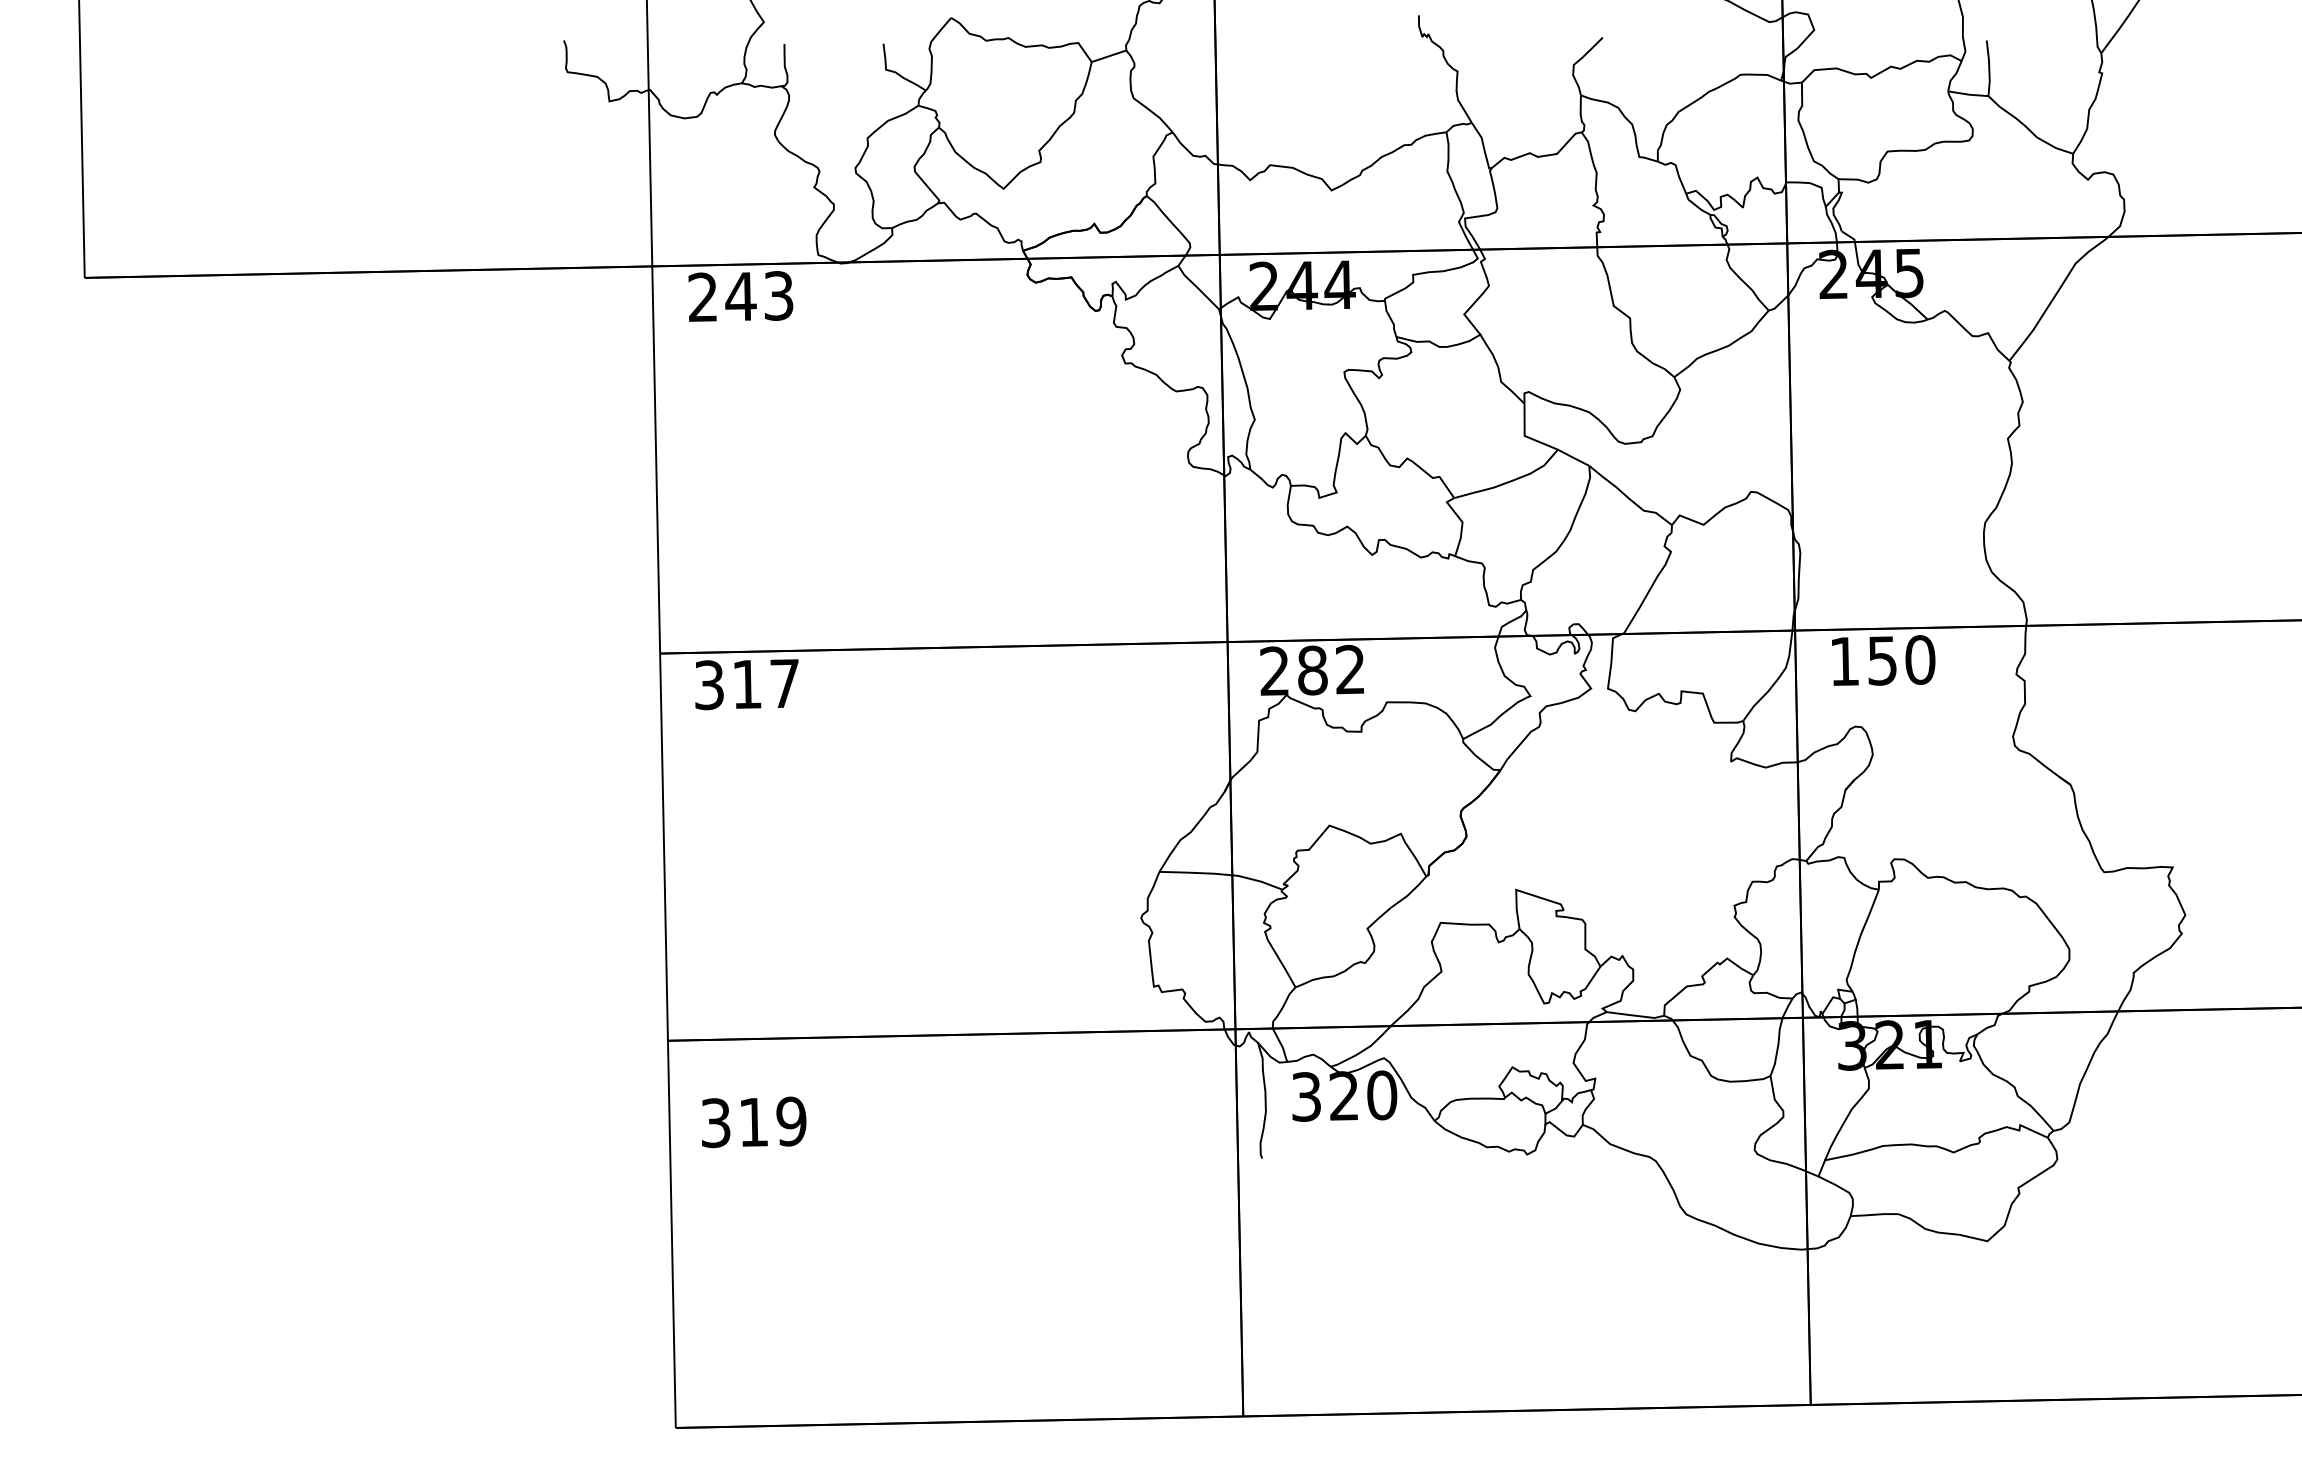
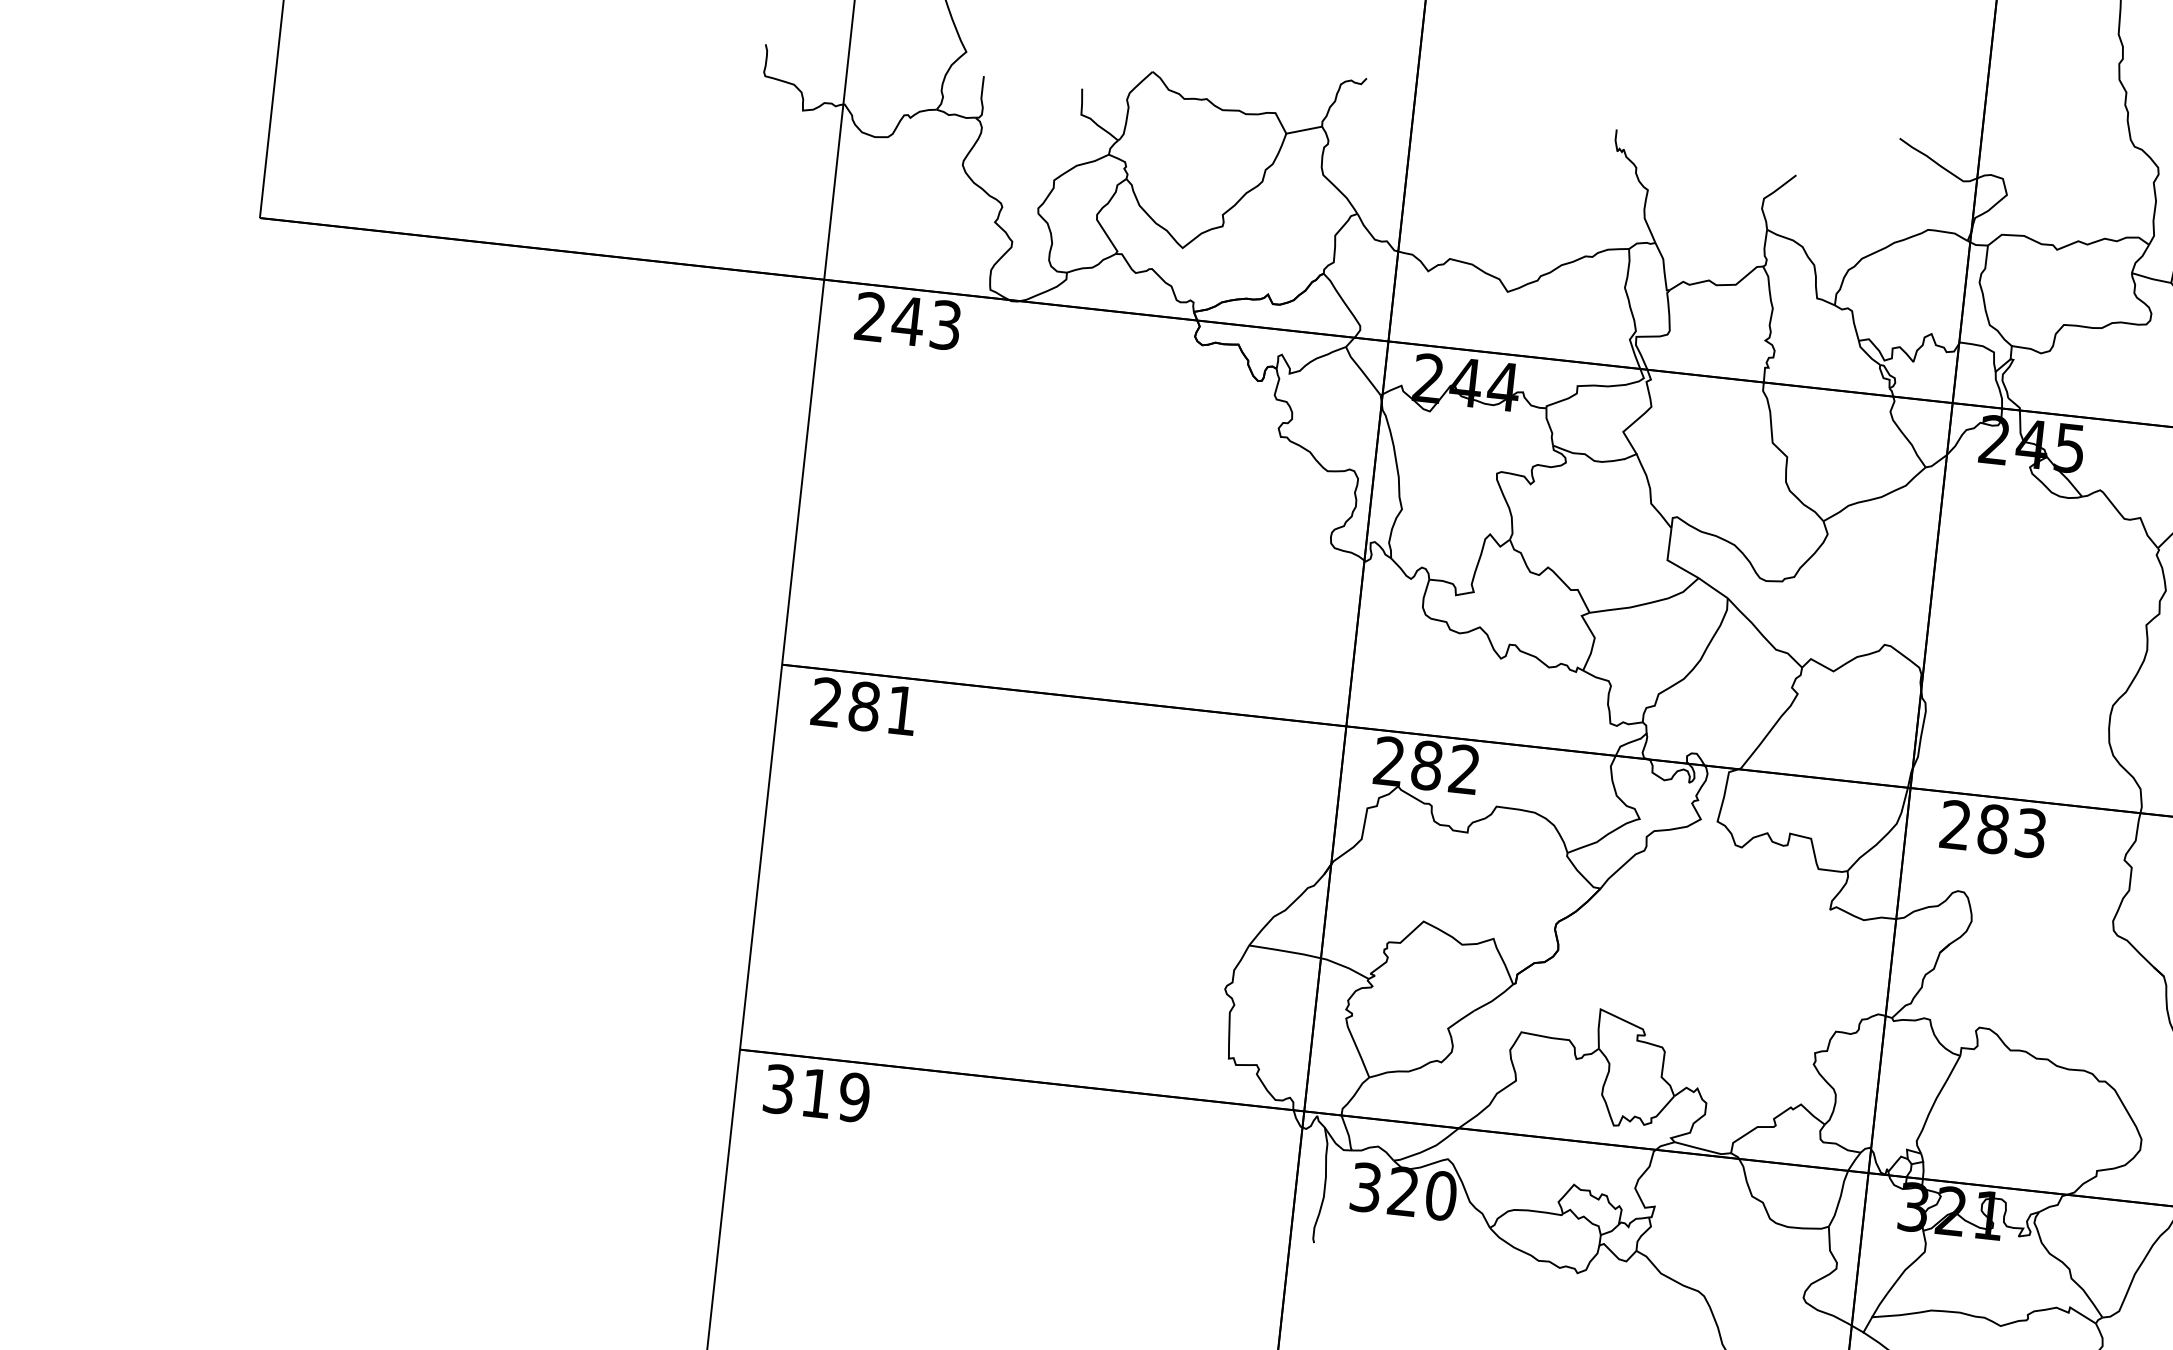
text: (1882, 660) -> (1993, 829), 150 -> 283
text: (746, 684) -> (863, 706), 317 -> 281
text: (754, 1122) -> (817, 1093), moved

